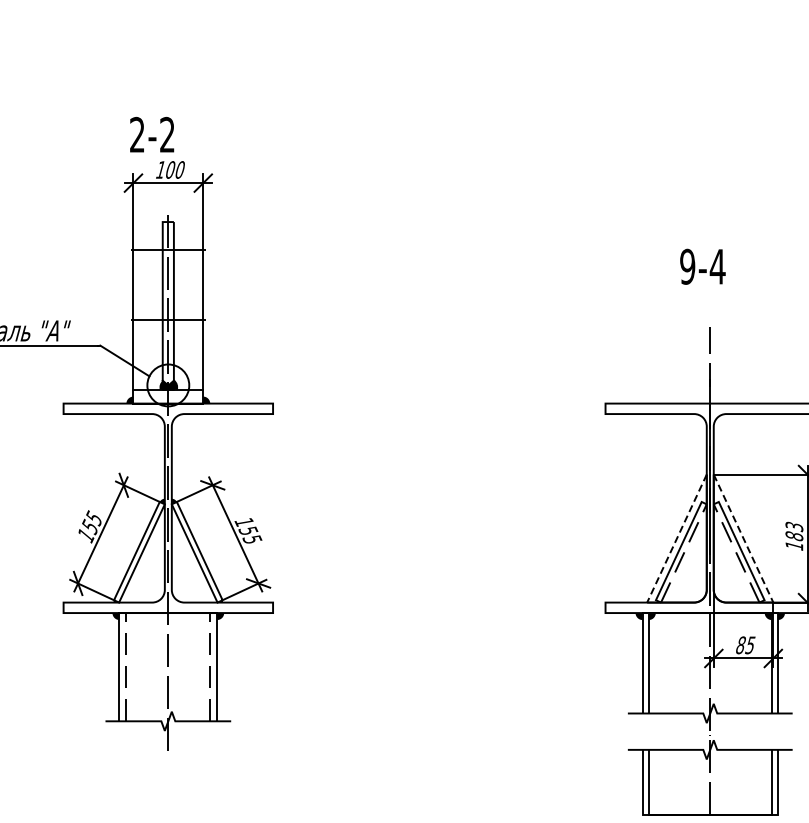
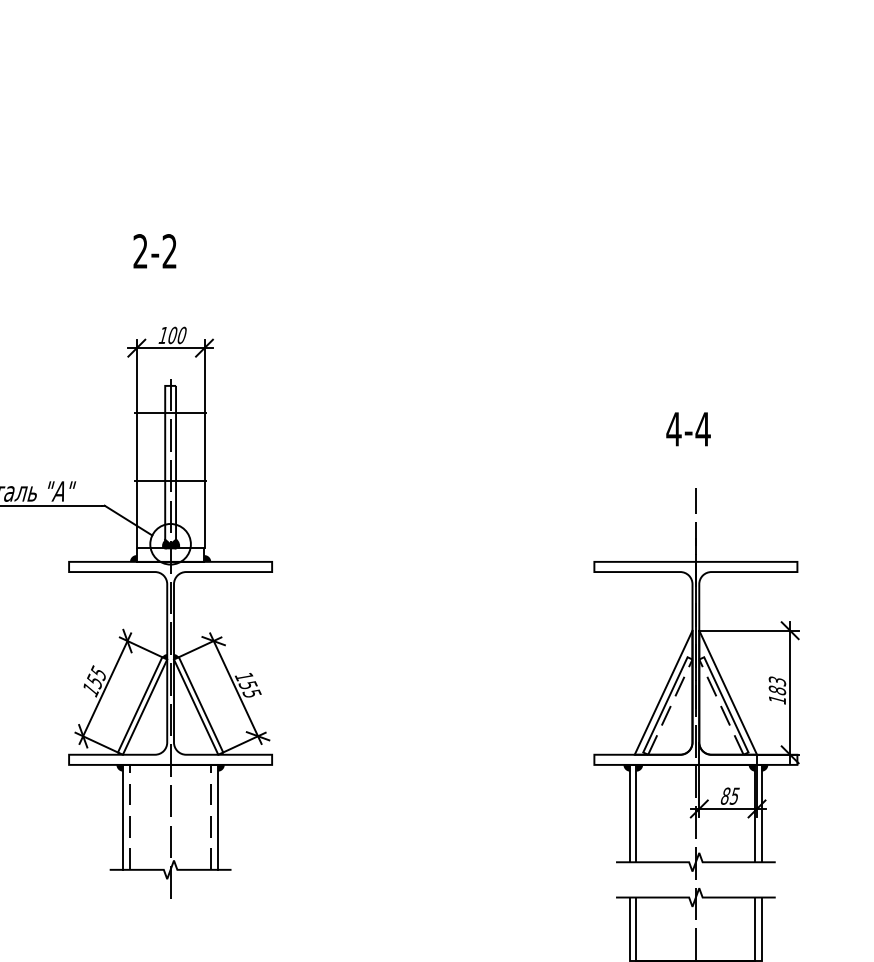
text: (151, 134) -> (154, 251), moved
text: (687, 265) -> (673, 428), 9-4 -> 4-4
line: (676, 539) -> (663, 693), dashed -> solid
line: (743, 539) -> (728, 693), dashed -> solid

